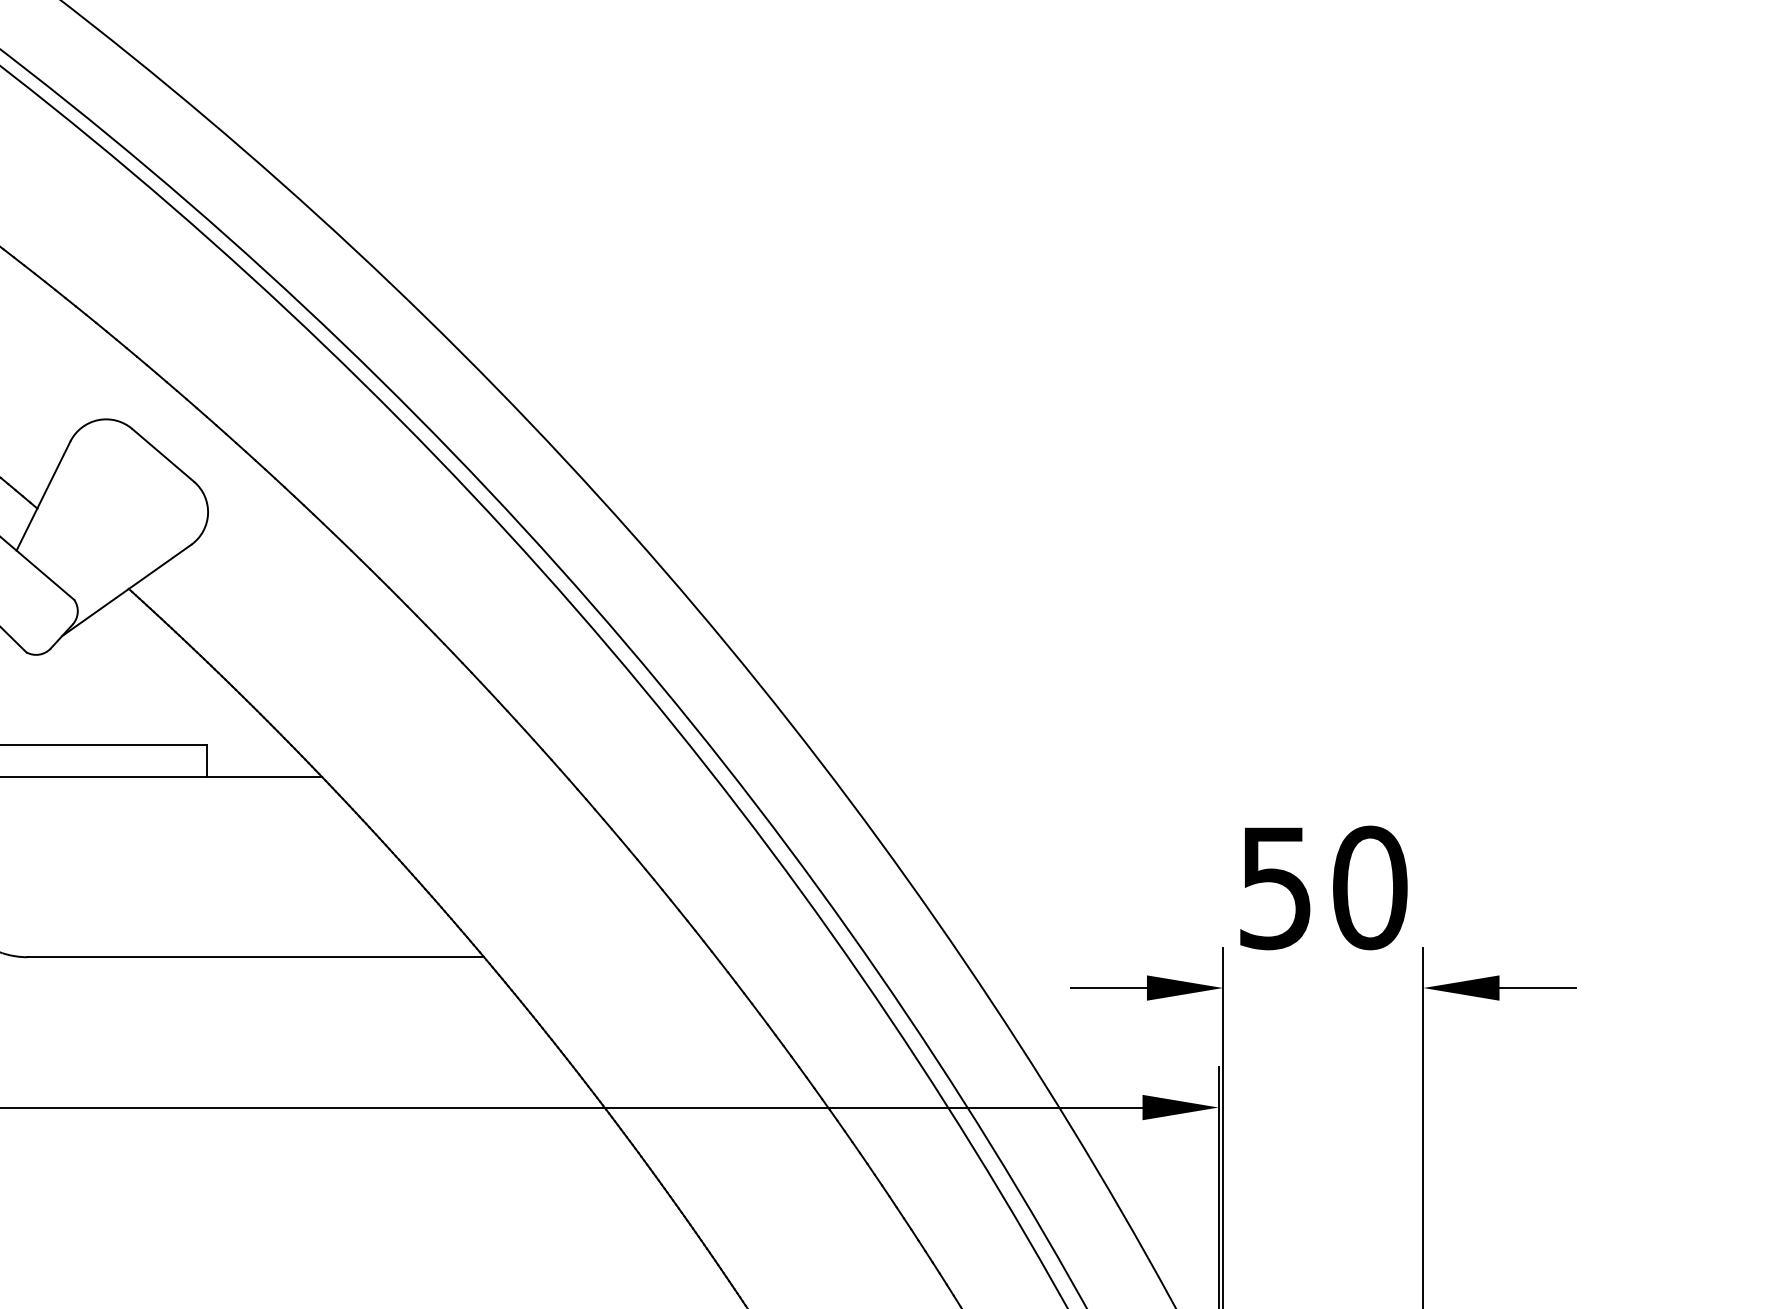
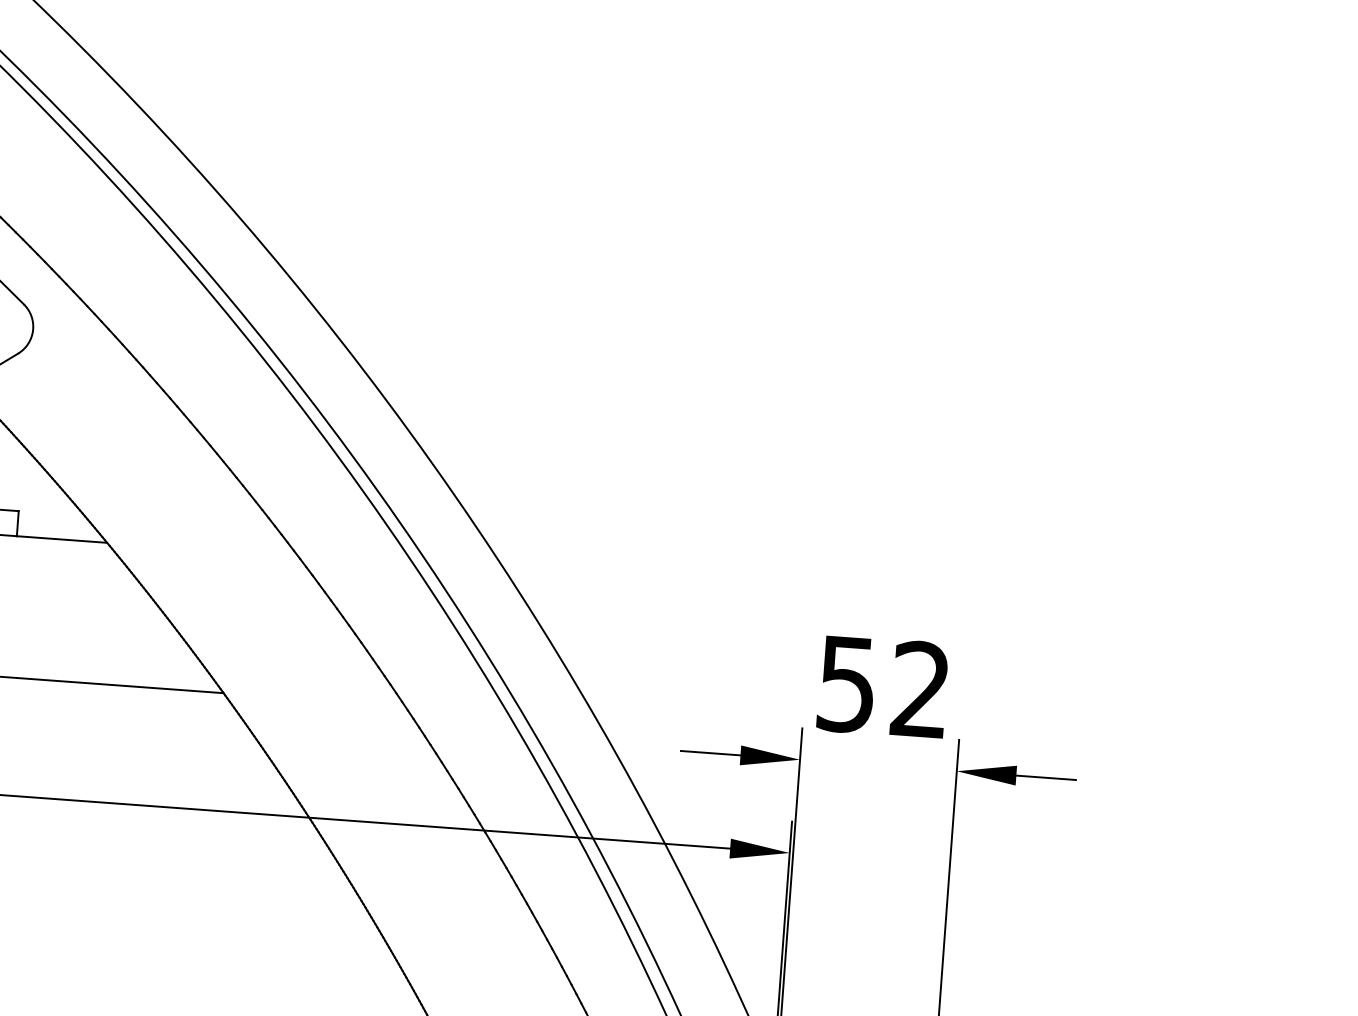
text: (1370, 887) -> (921, 689), 50 -> 52

